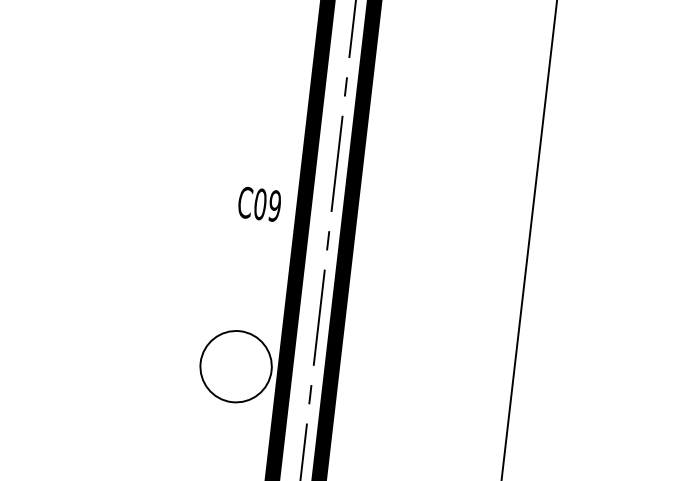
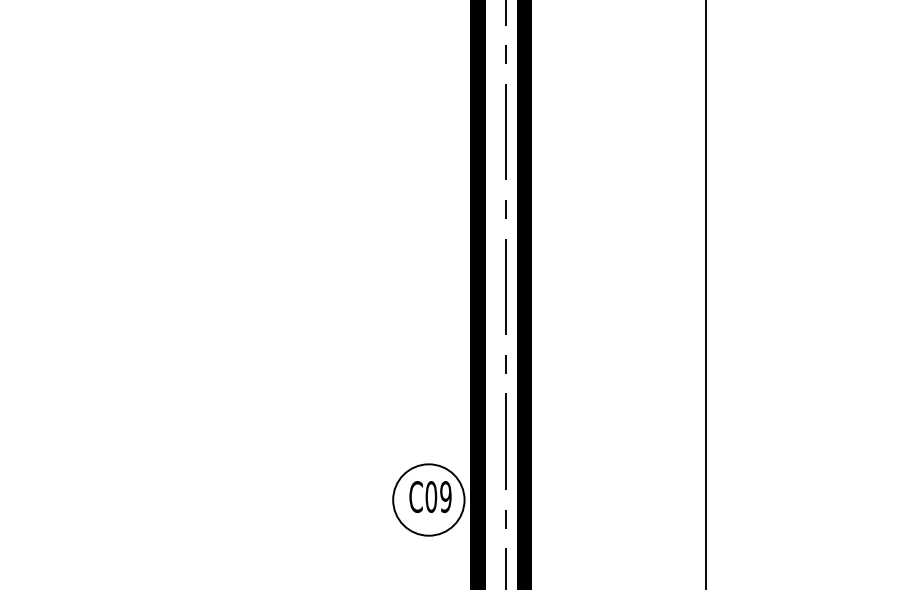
text: (259, 203) -> (430, 496), moved

